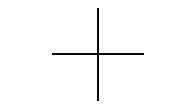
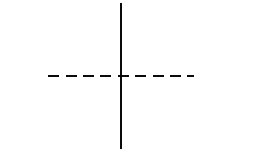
line: (98, 54) -> (122, 76), solid -> dashed

